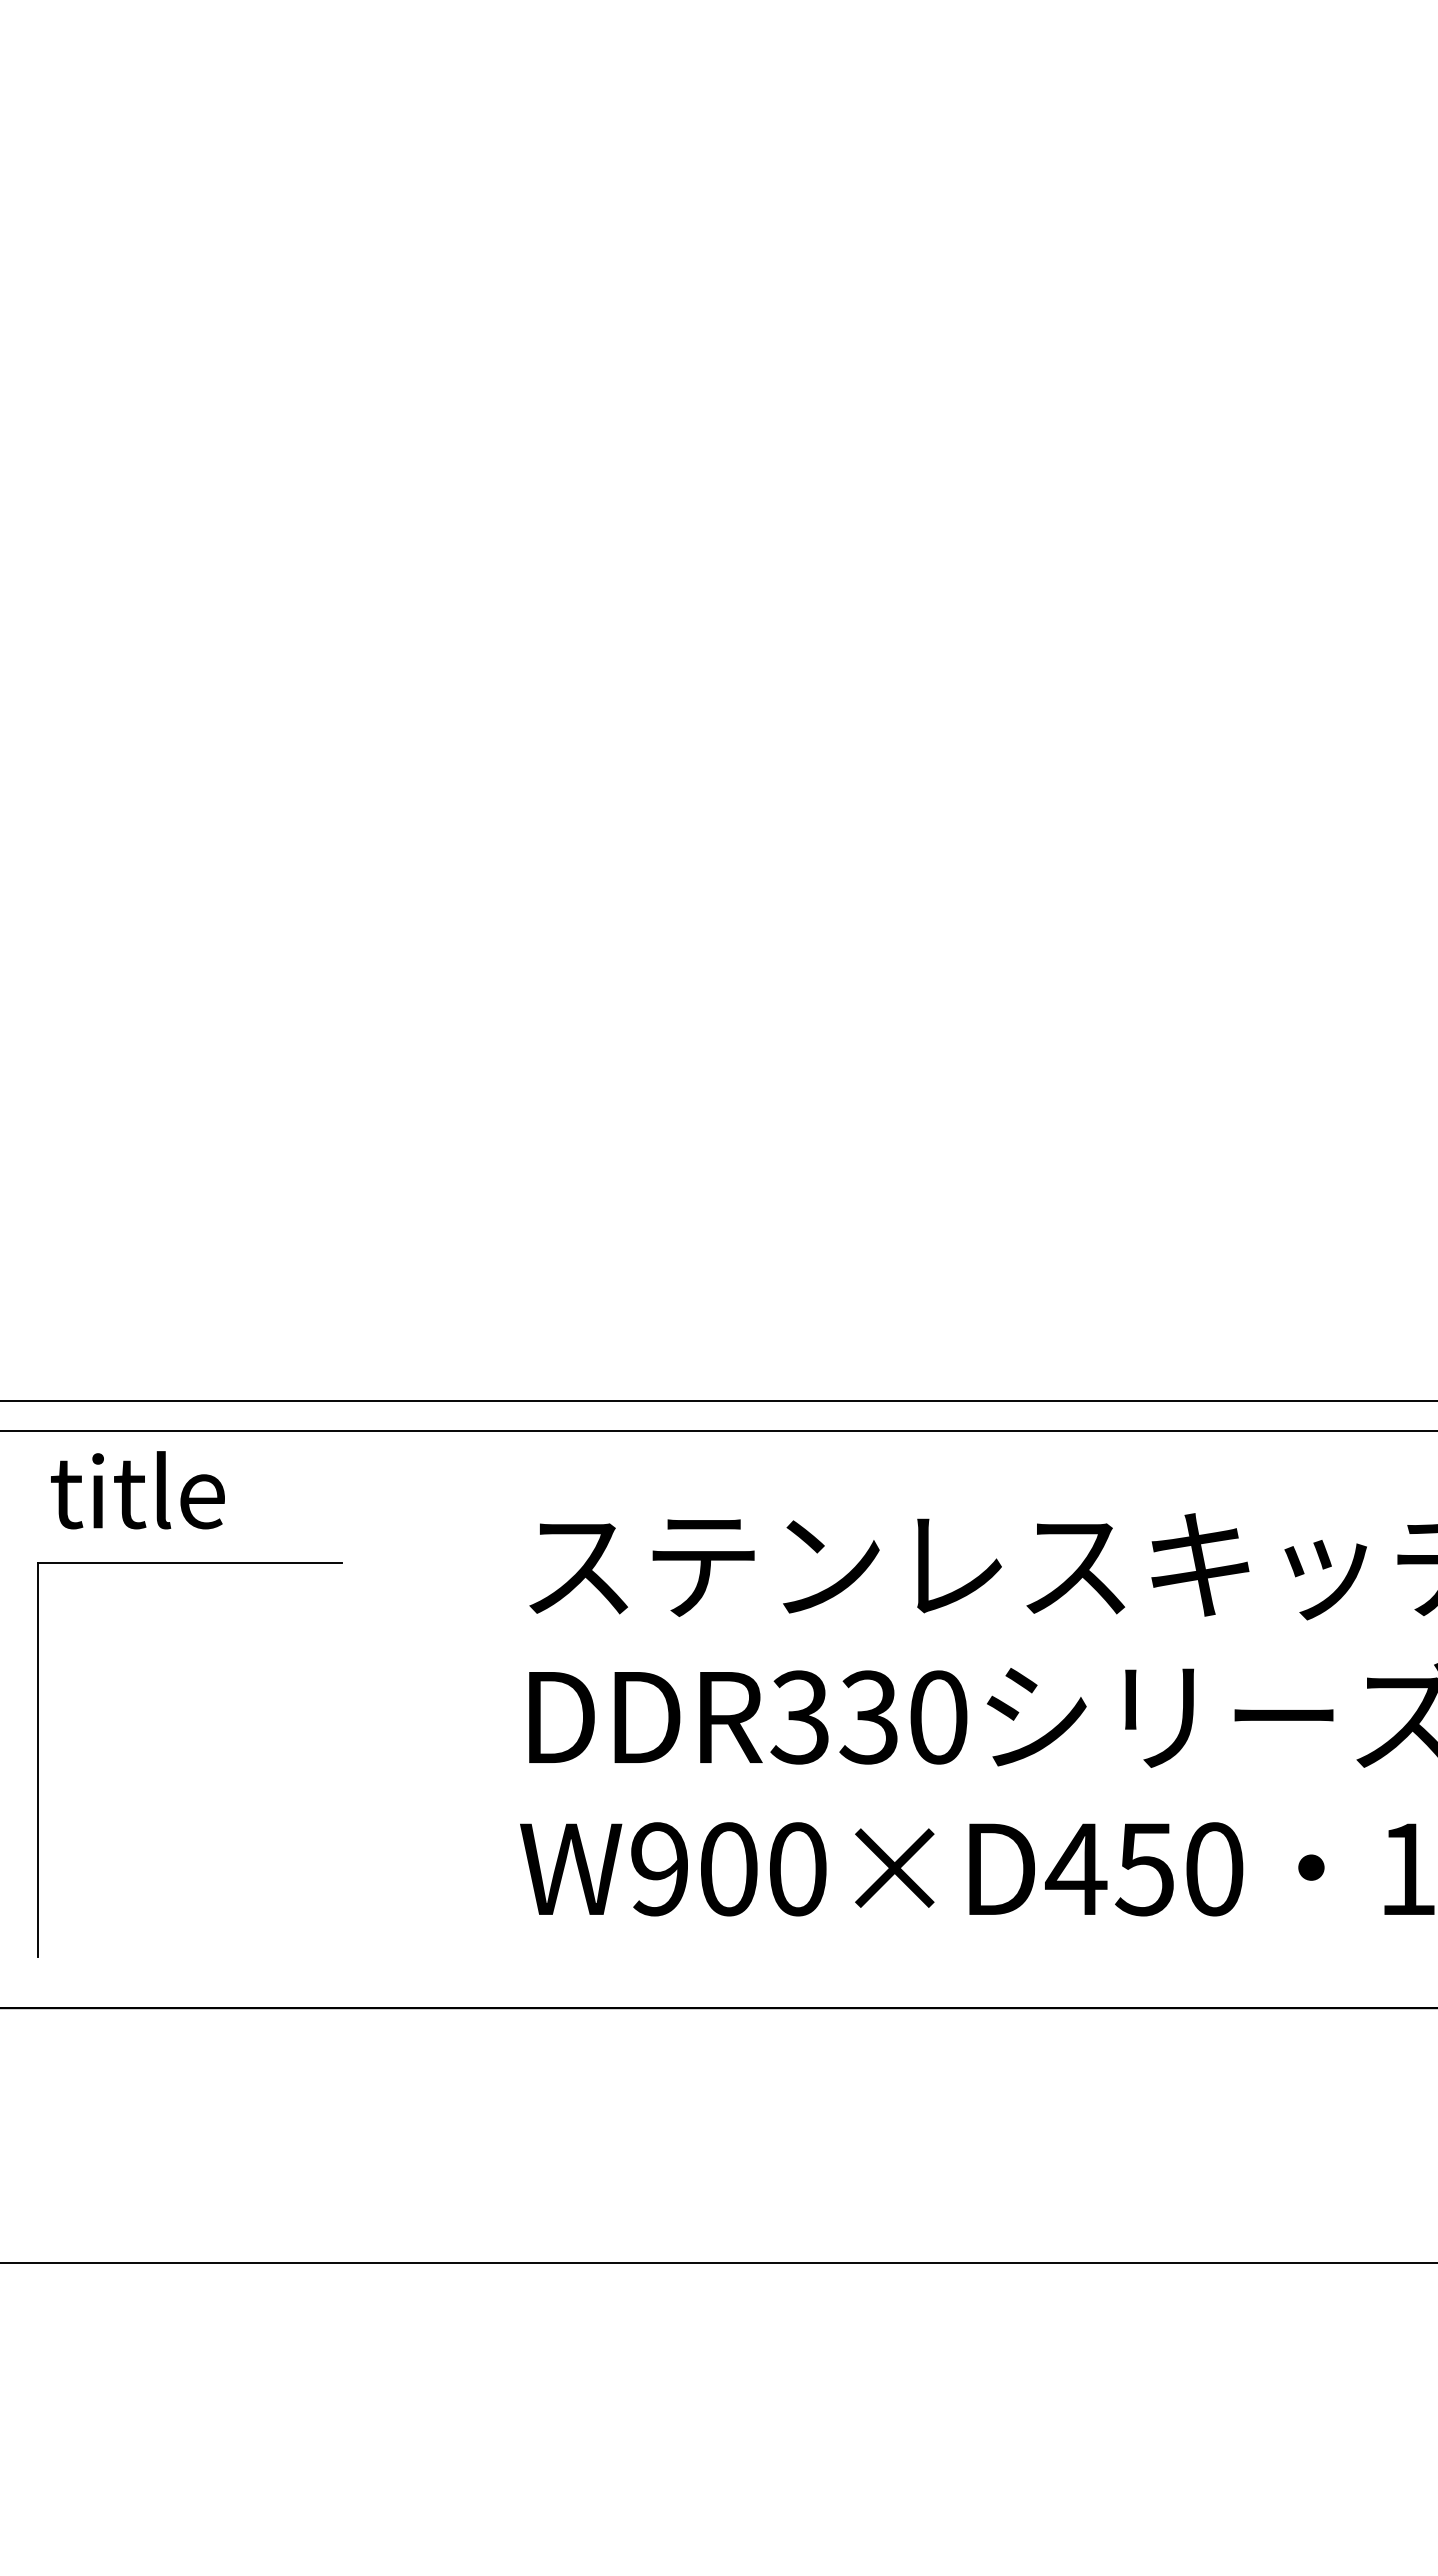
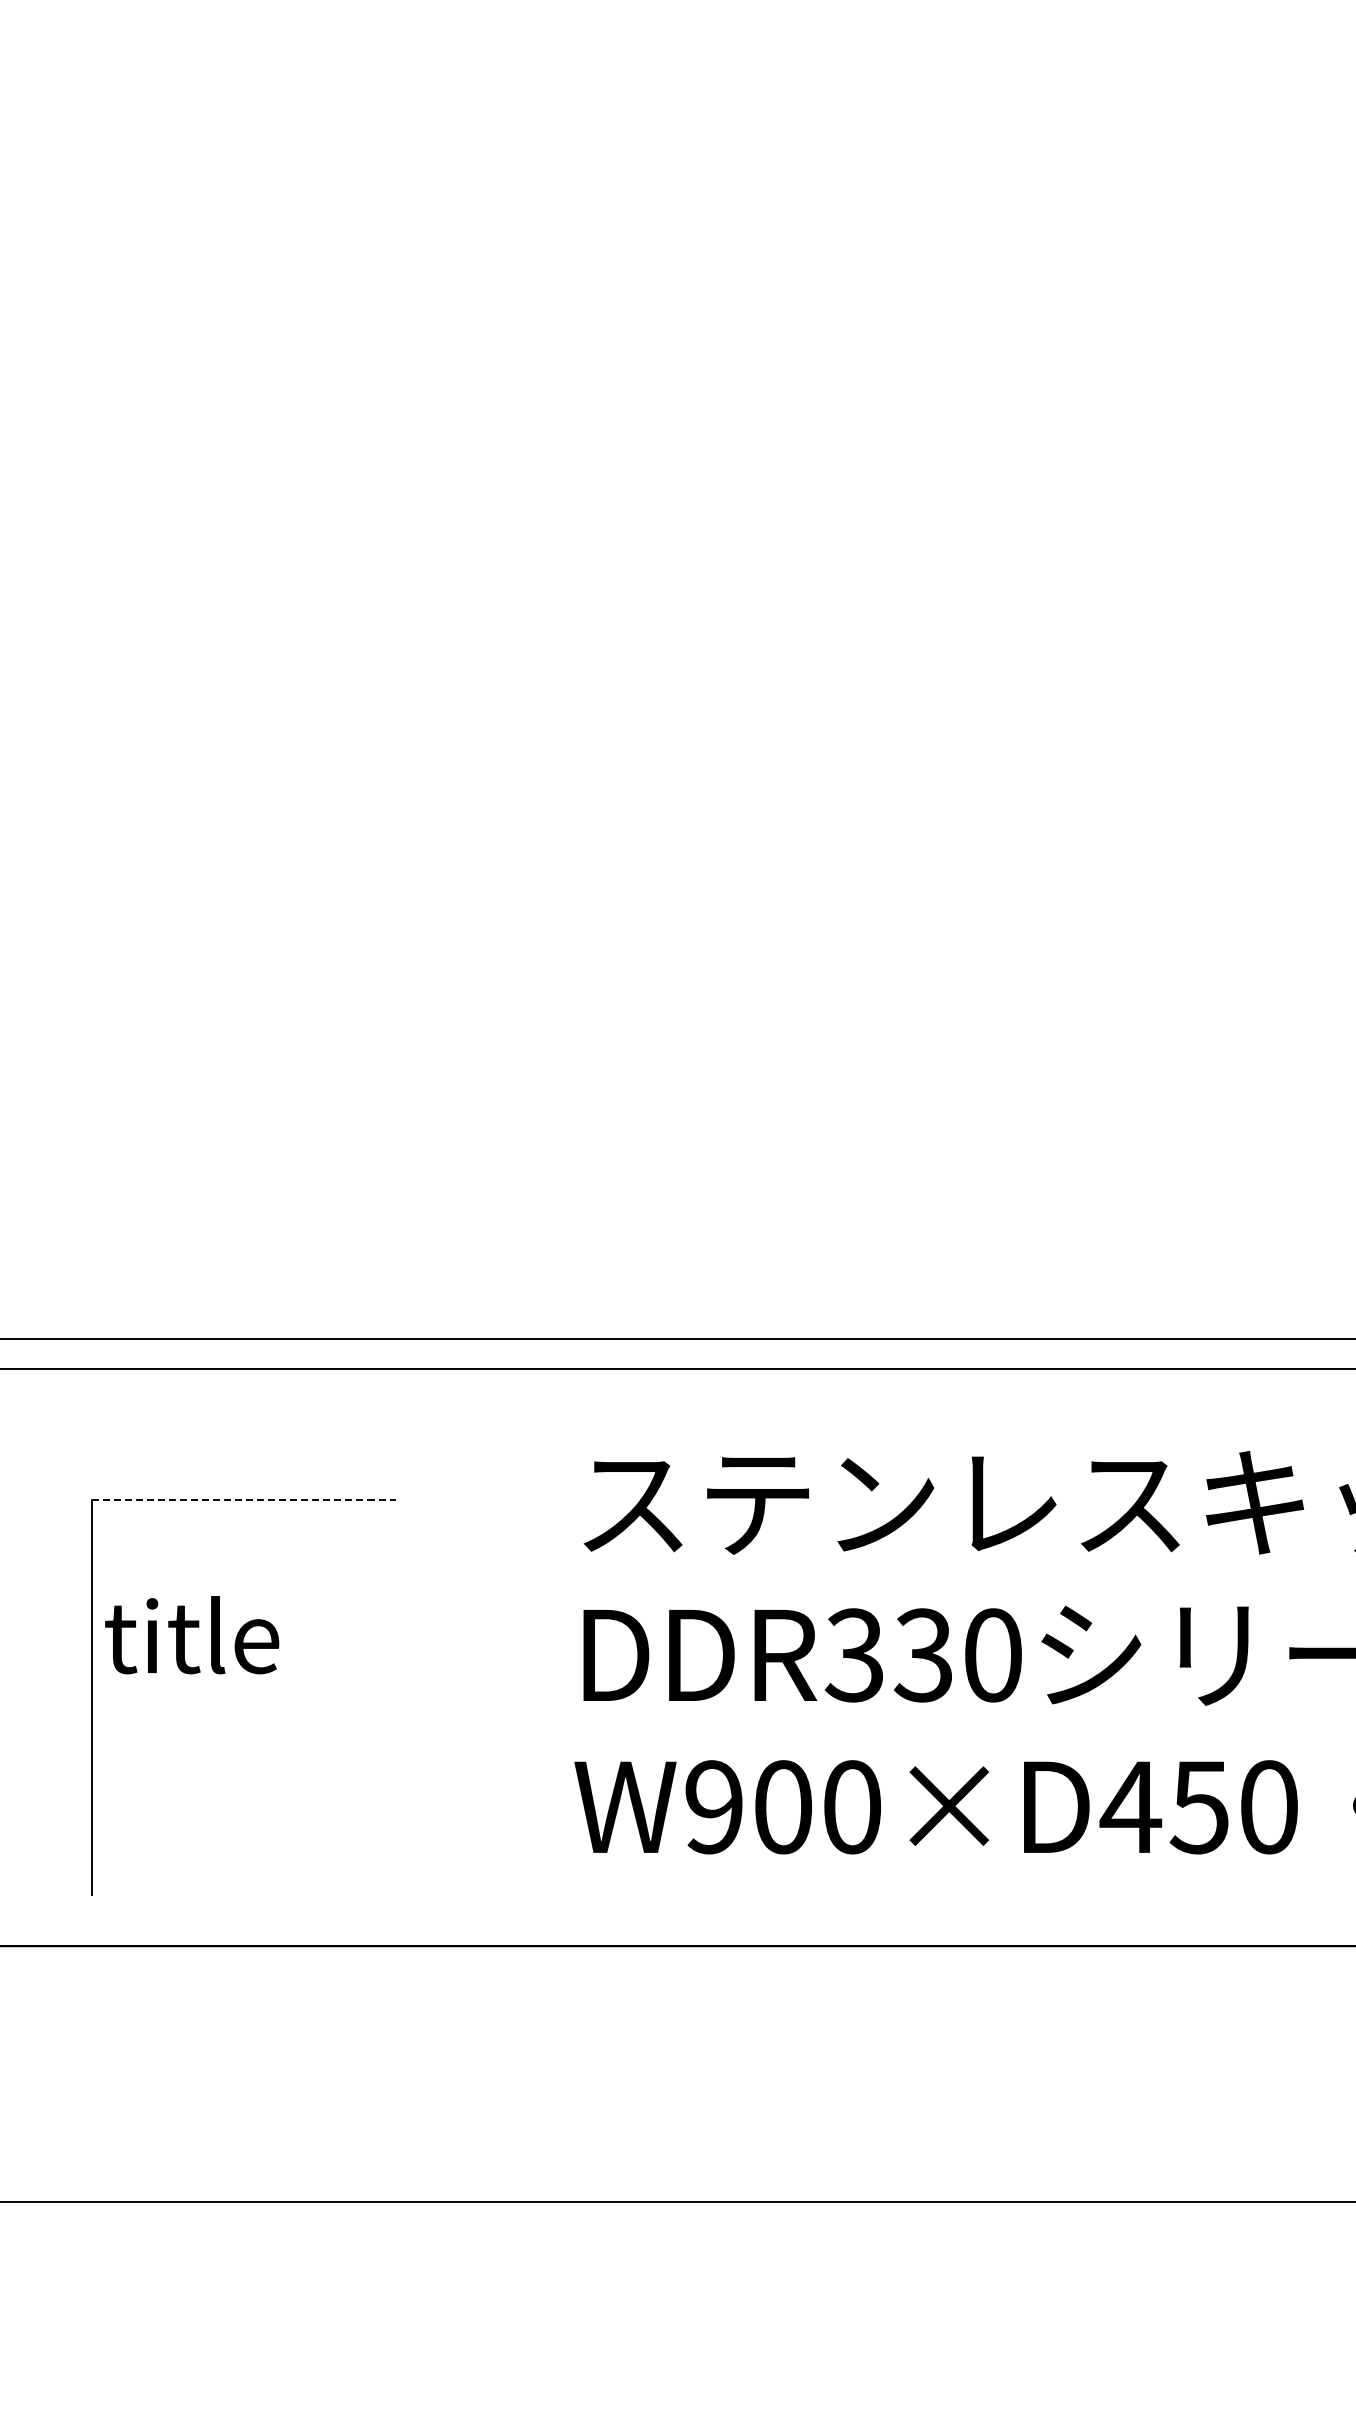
text: (137, 1490) -> (191, 1635), moved
line: (190, 1562) -> (244, 1500), solid -> dashed

